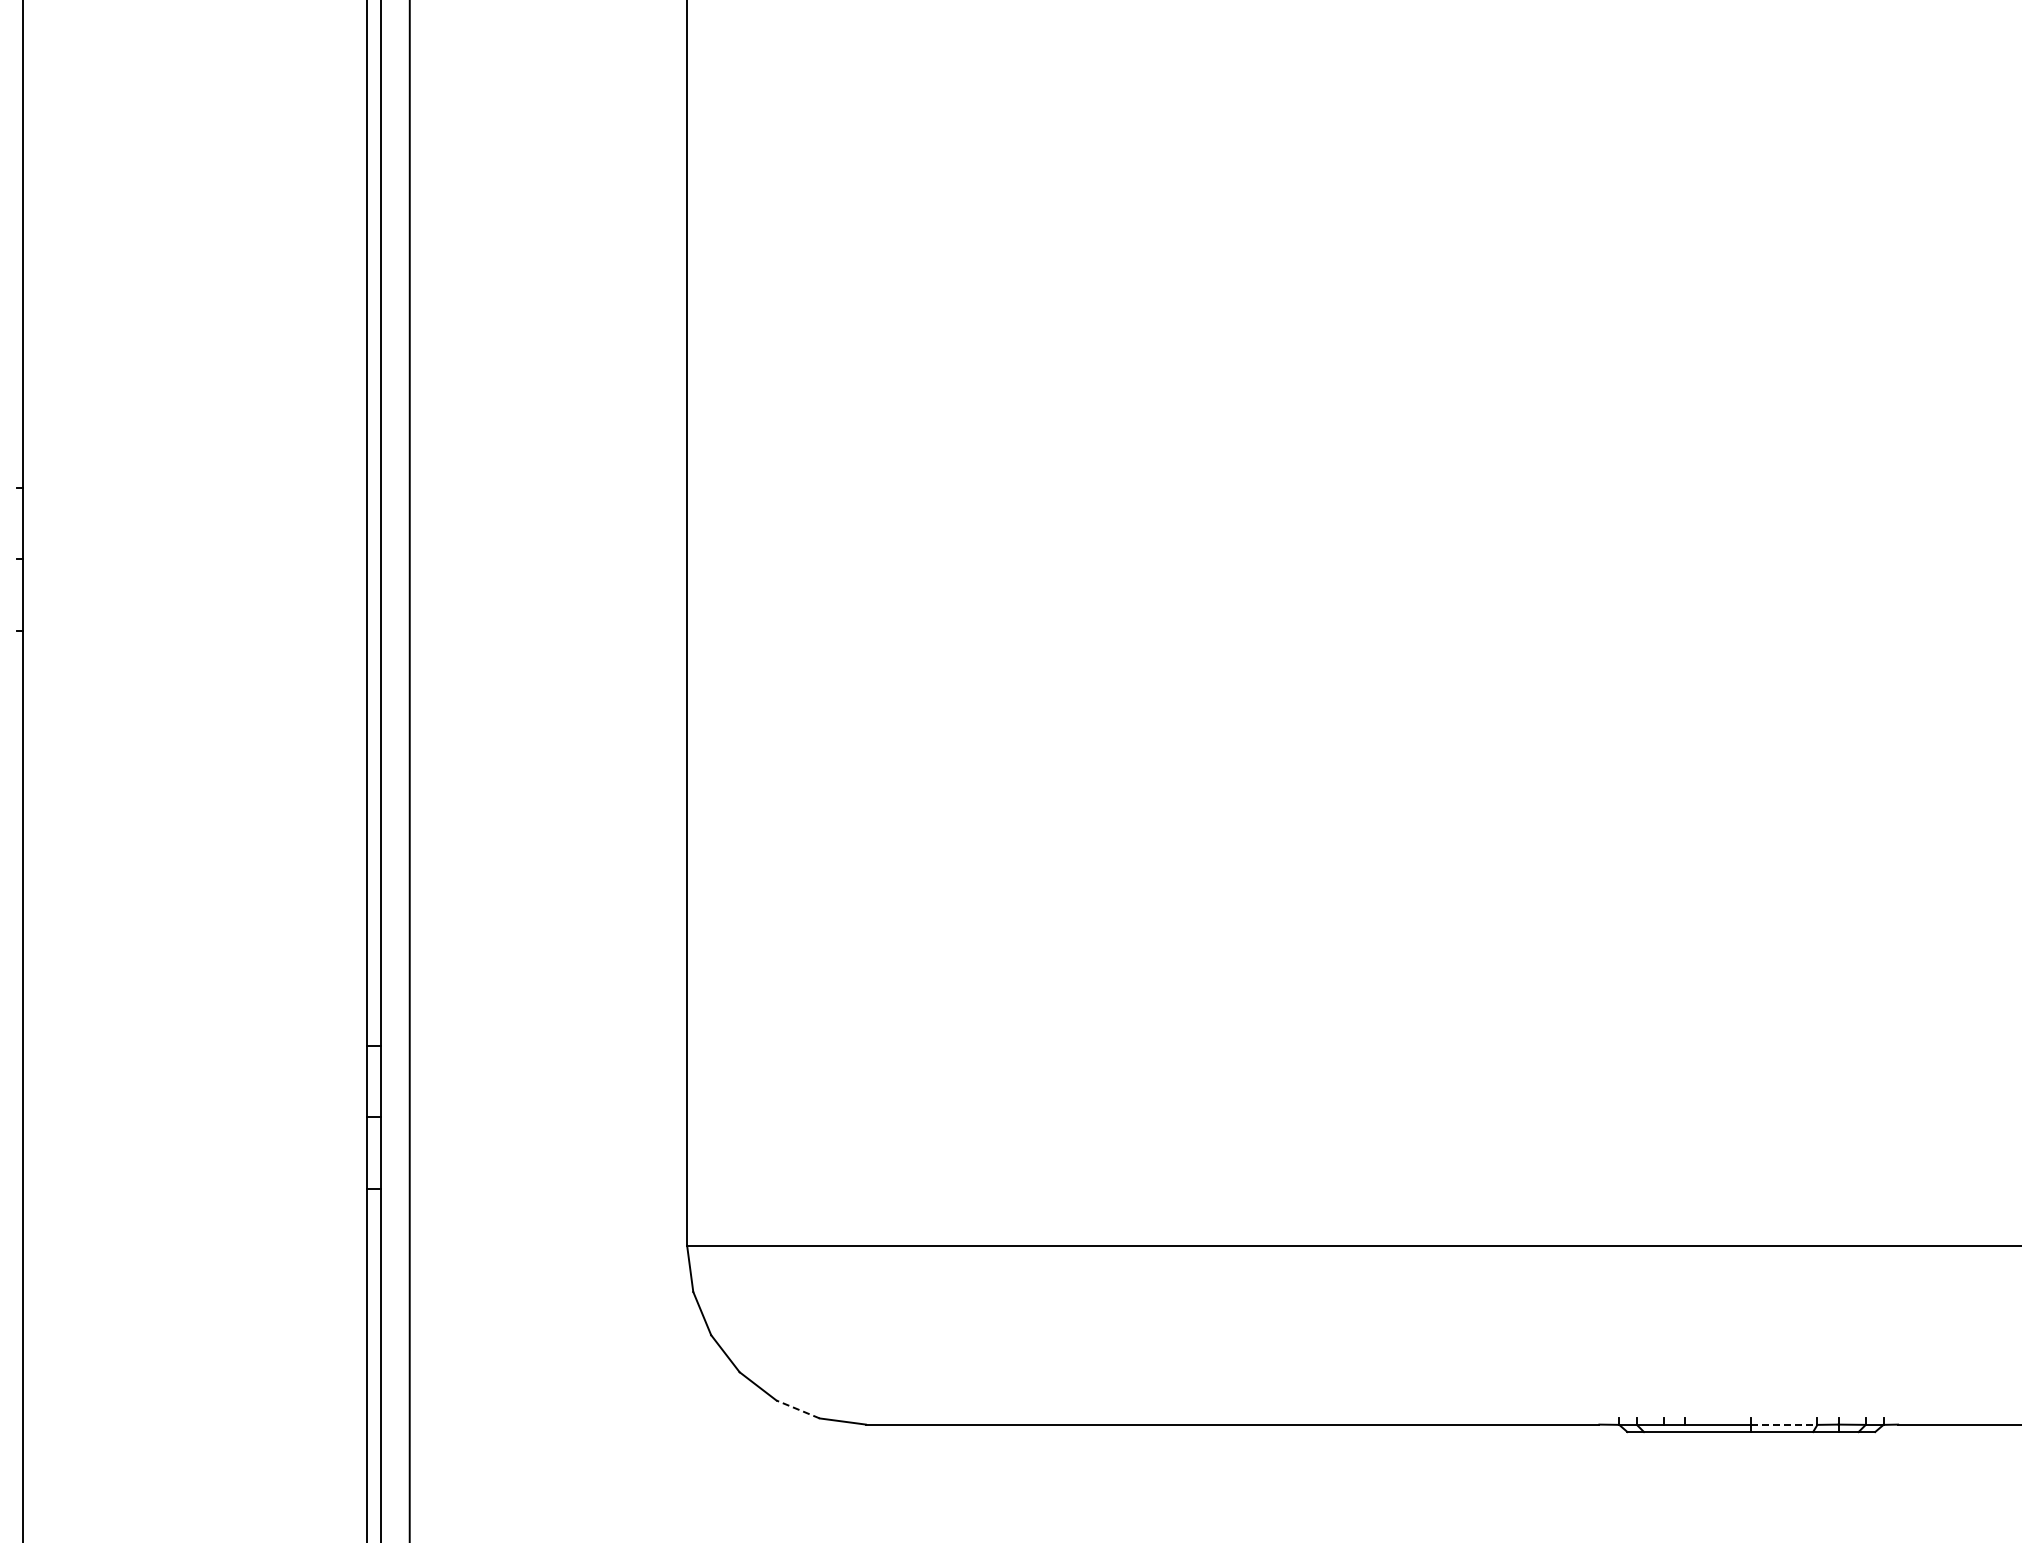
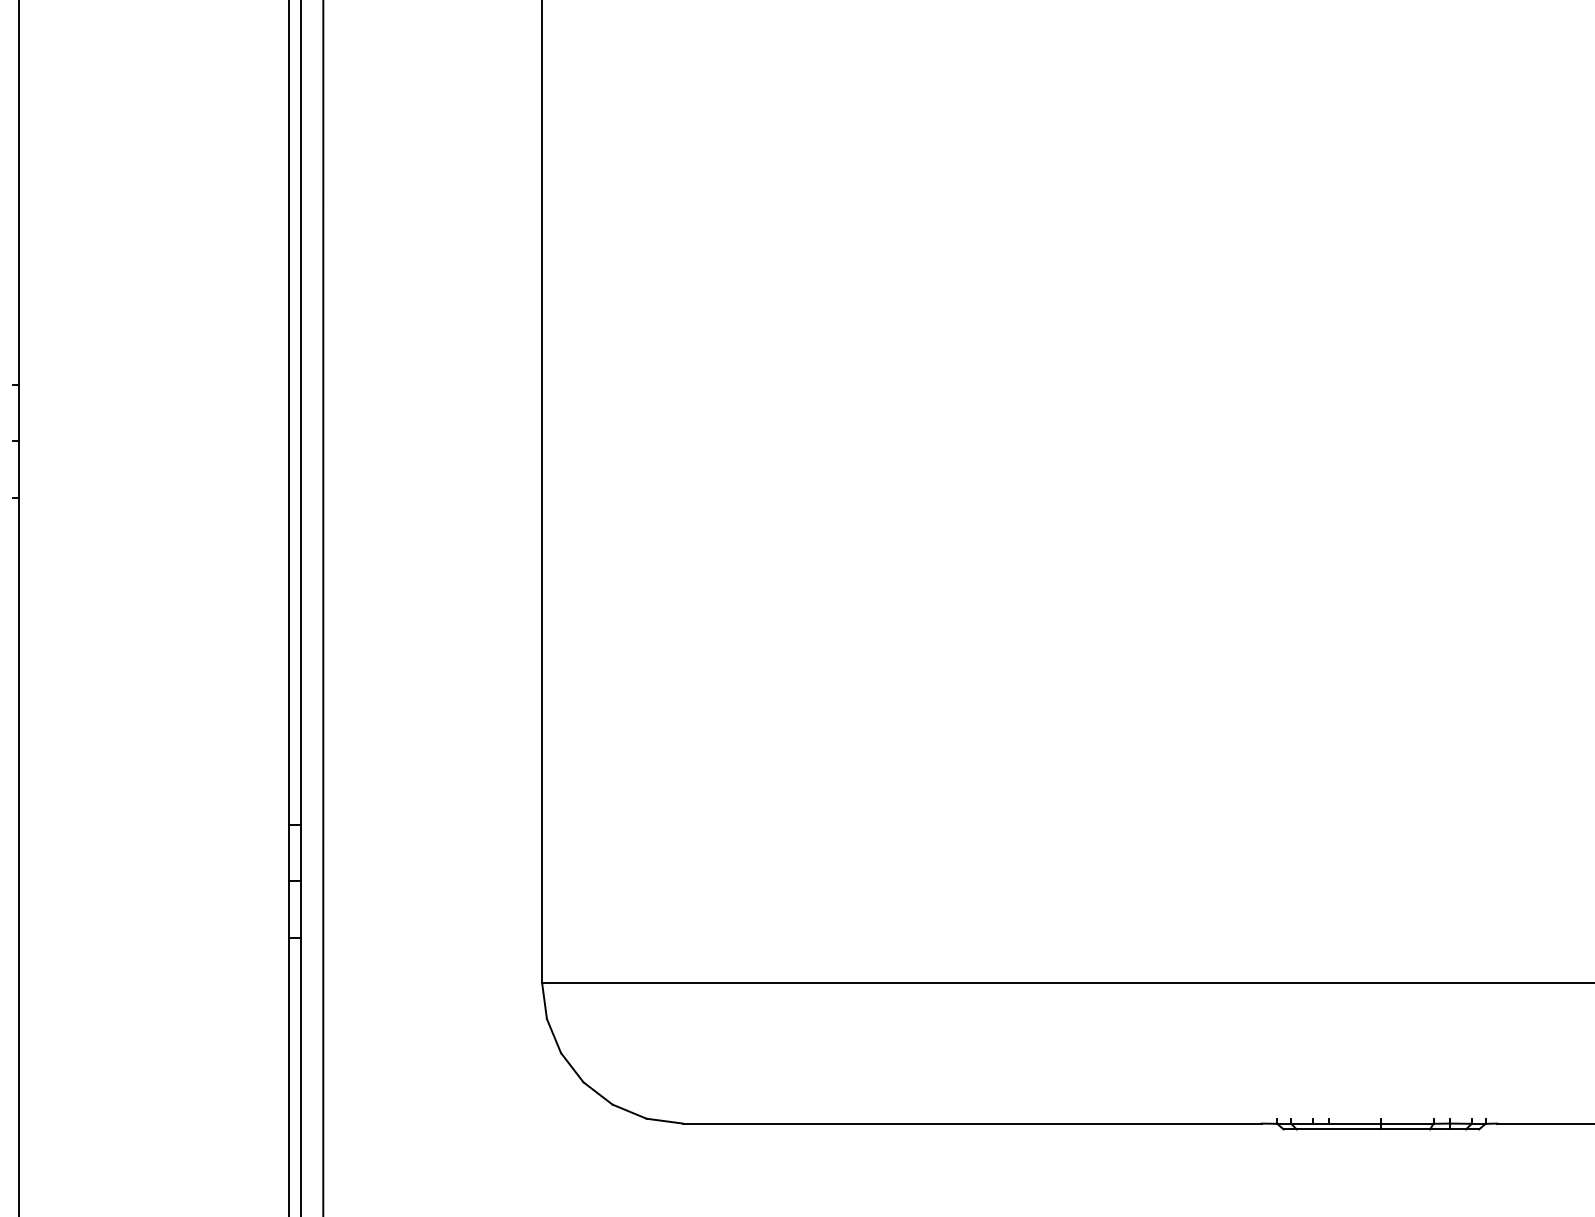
line: (797, 1409) -> (629, 1111), dashed -> solid
line: (1784, 1424) -> (1407, 1123), dashed -> solid

